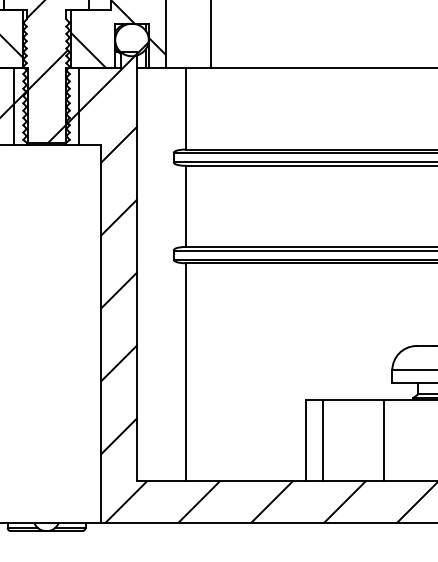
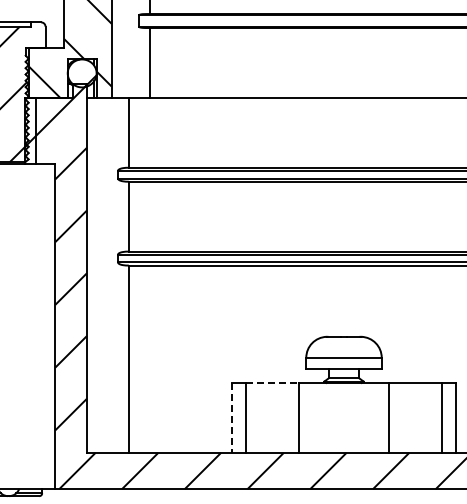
line: (353, 399) -> (272, 382), solid -> dashed
line: (306, 439) -> (232, 417), solid -> dashed

